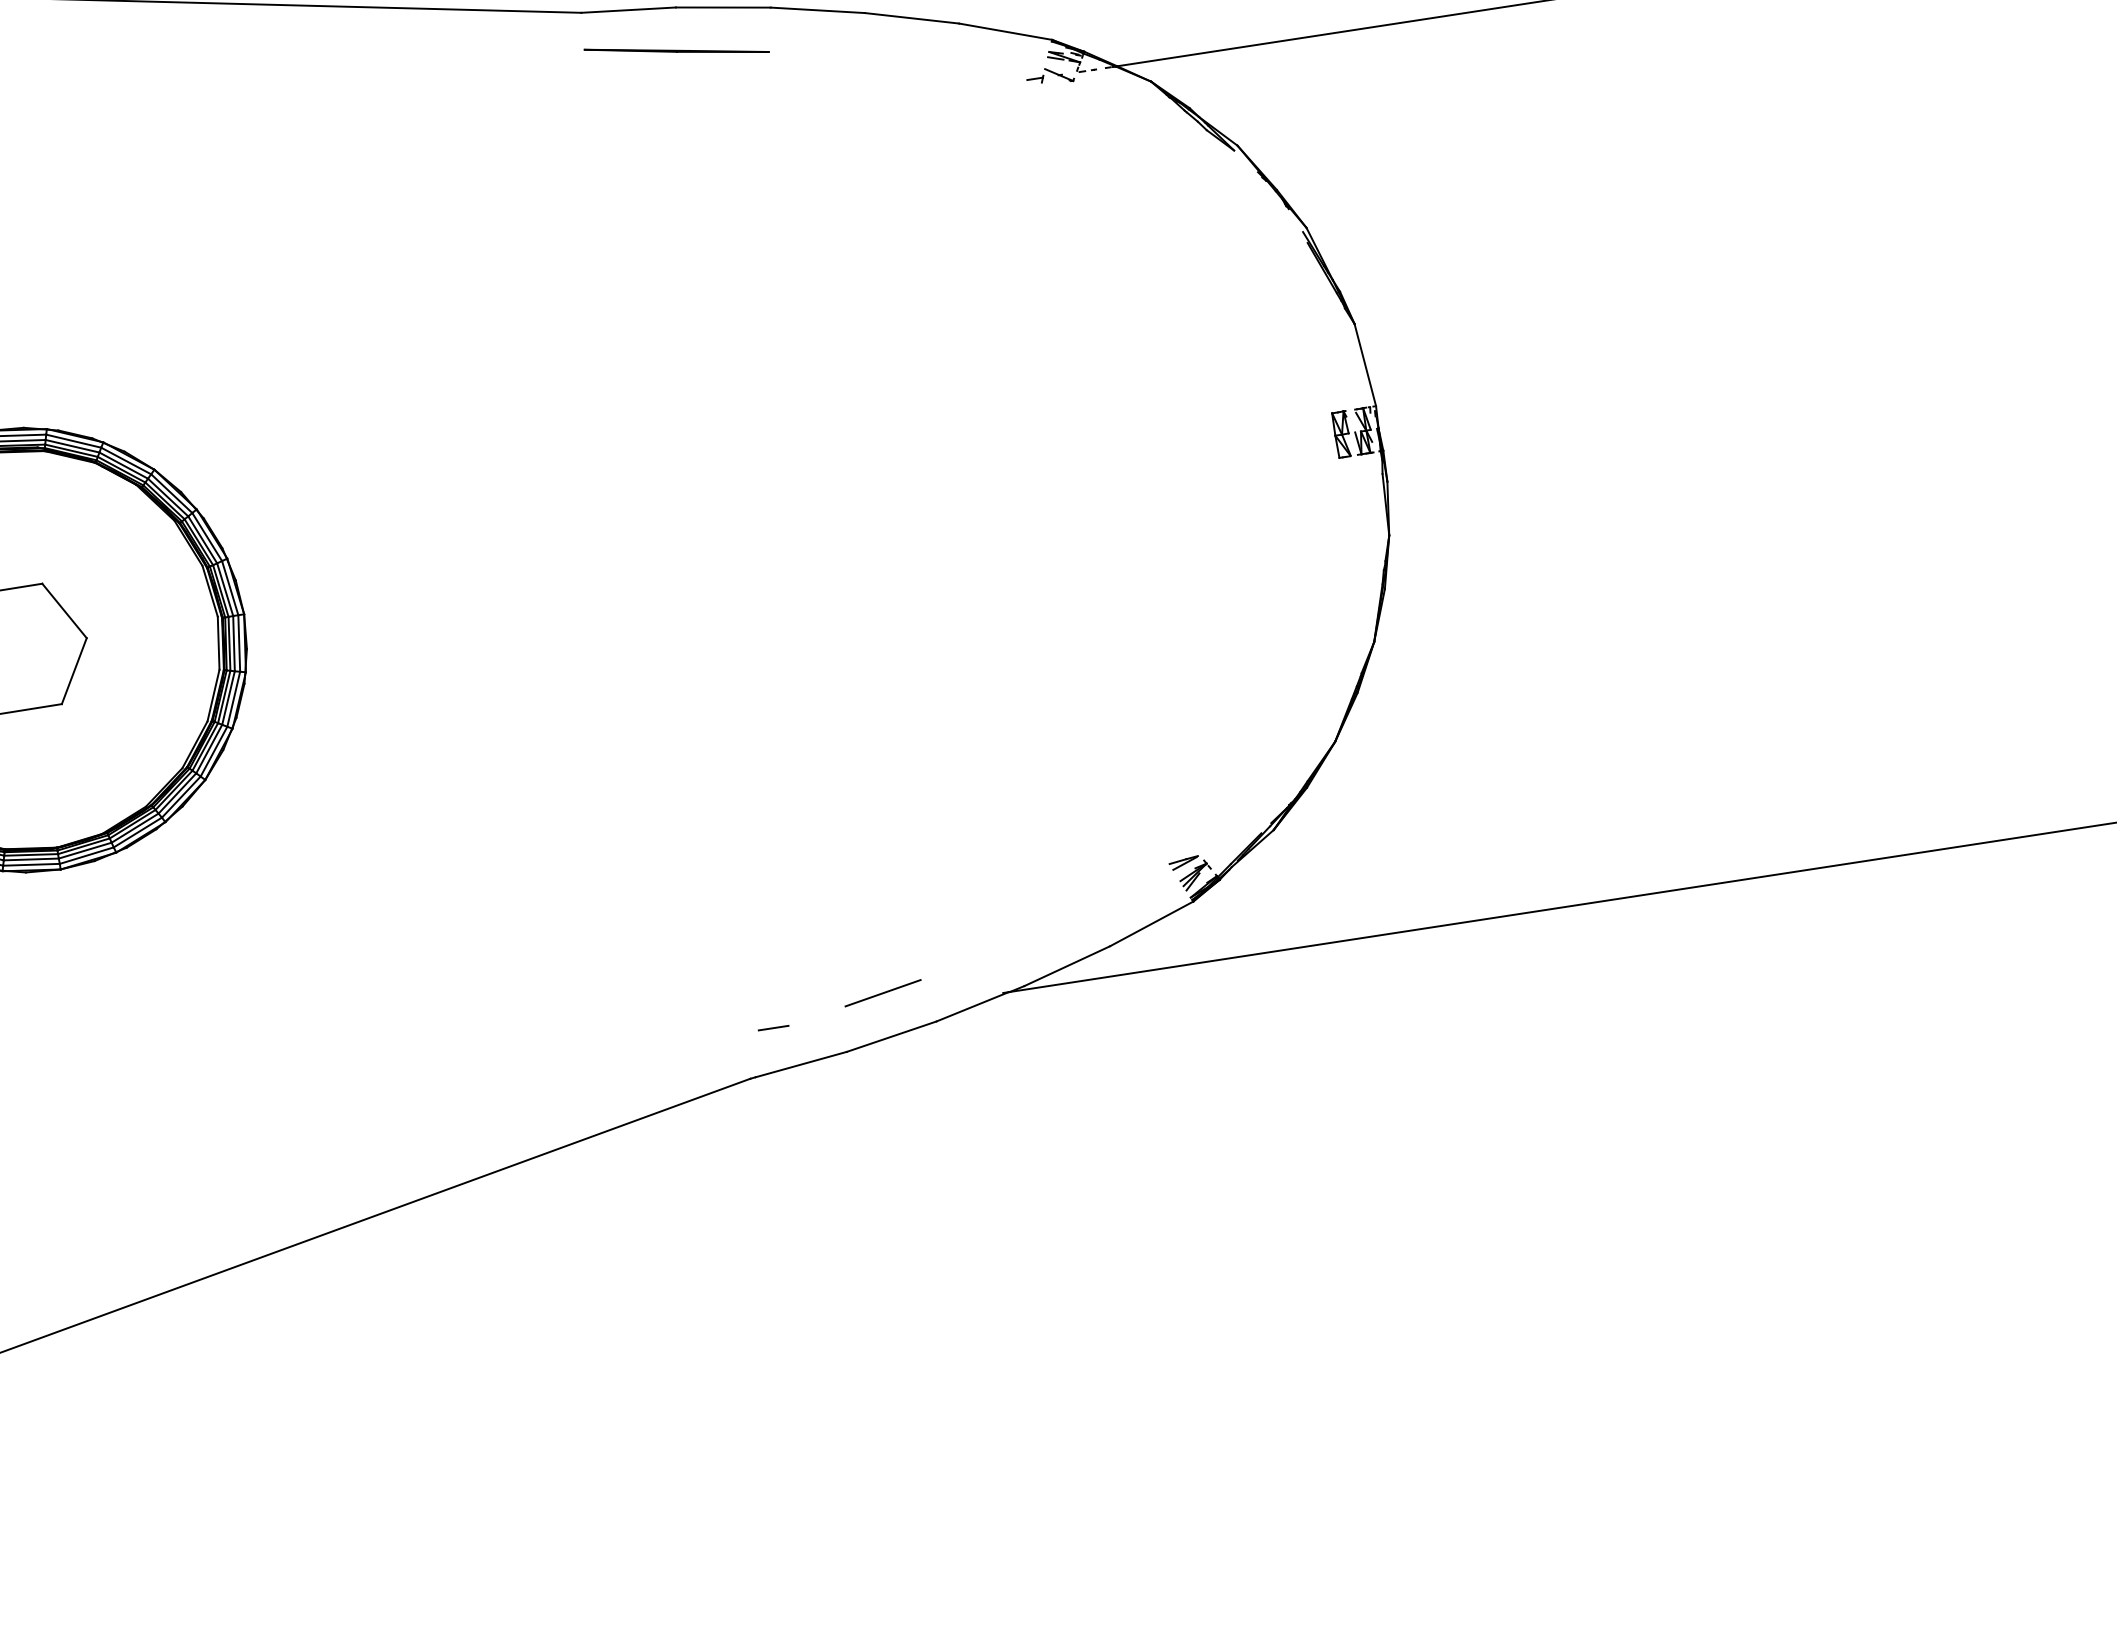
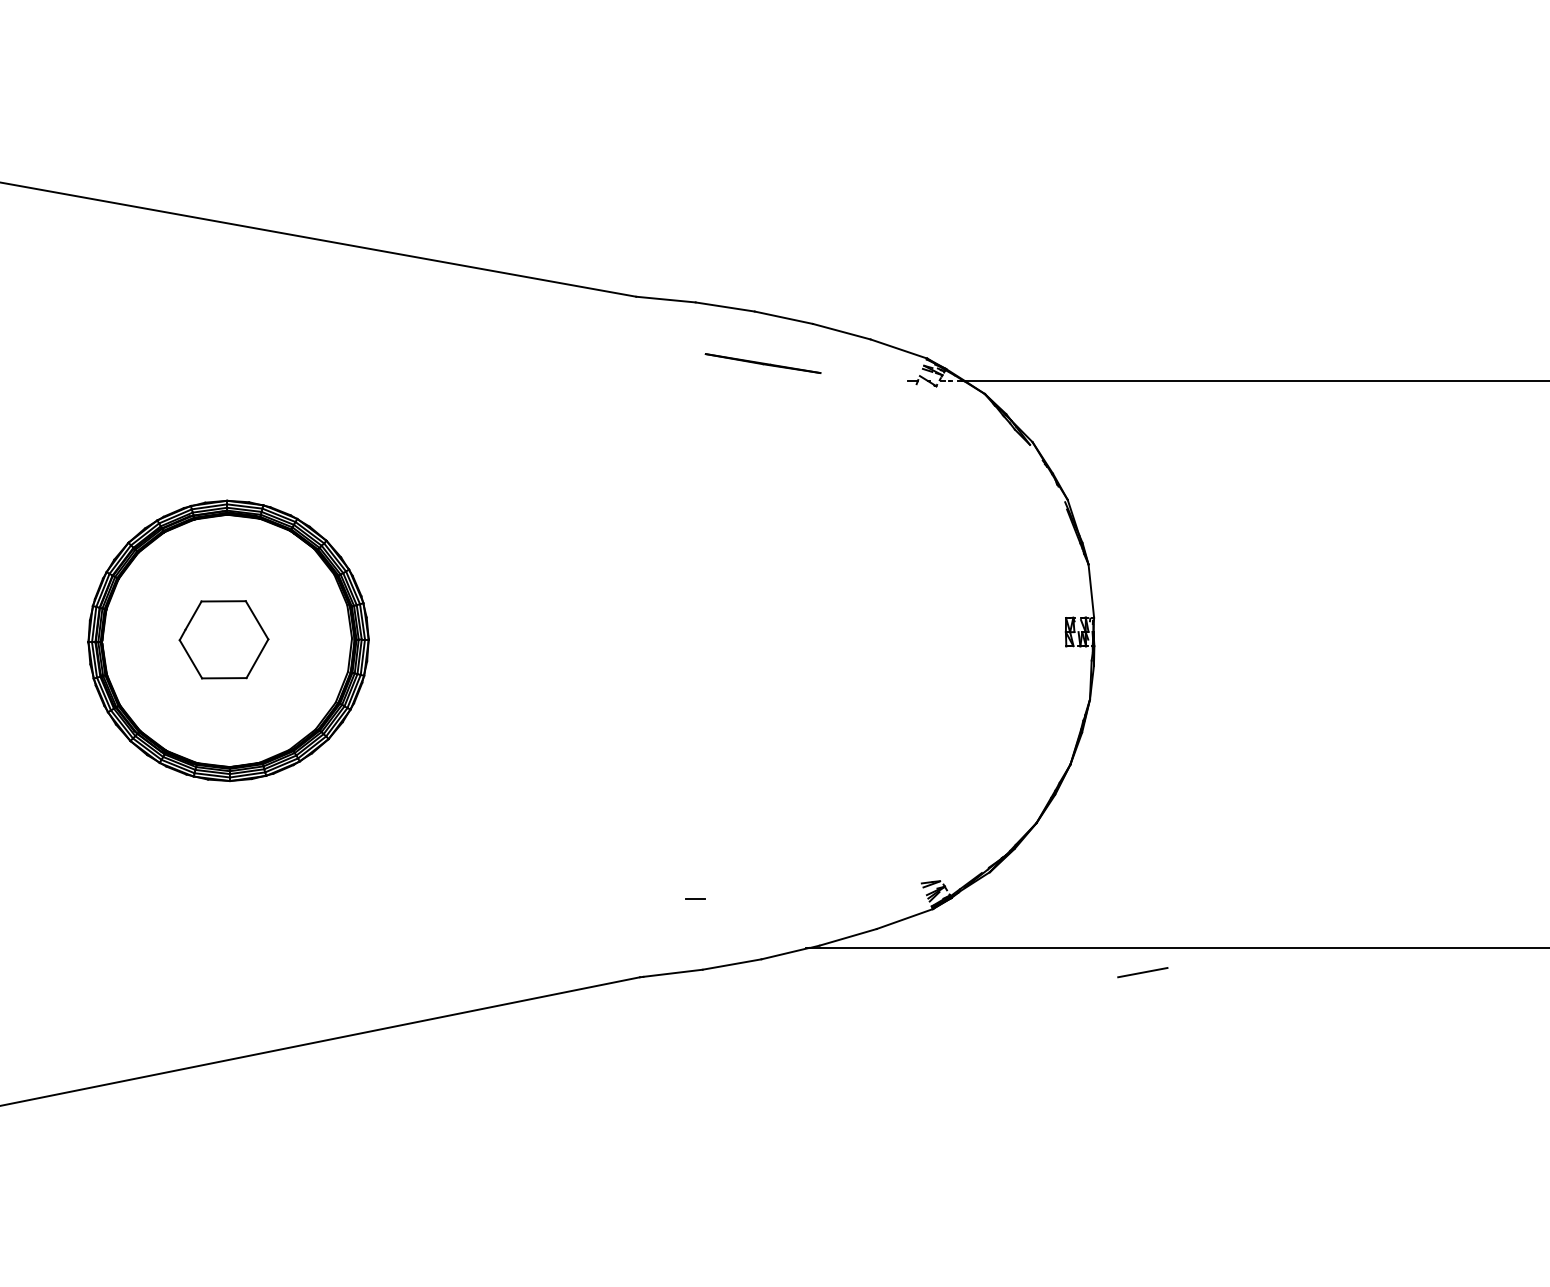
line: (675, 50) -> (762, 363), moved
line: (882, 993) -> (1142, 972), moved
line: (773, 1027) -> (695, 898), moved

